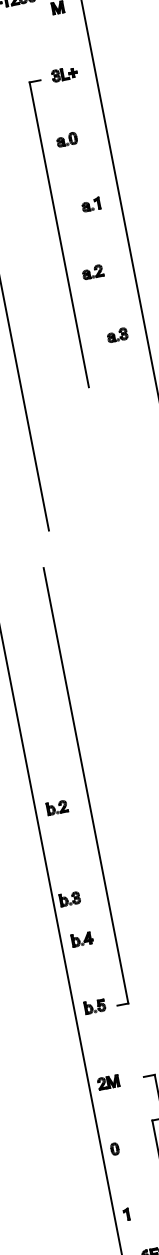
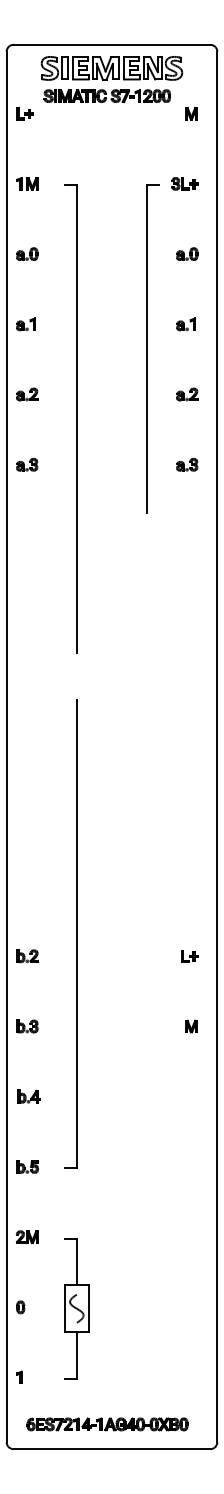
part: (67, 139) -> (187, 253), moved
part: (92, 272) -> (187, 394), moved
part: (79, 786) -> (70, 933), moved
part: (57, 808) -> (27, 956), moved
part: (70, 899) -> (27, 1026), moved
part: (81, 939) -> (28, 1096), moved
part: (94, 1006) -> (27, 1166), moved

